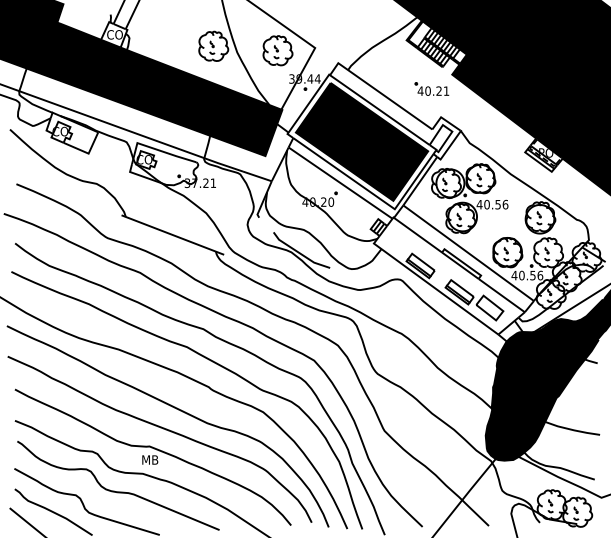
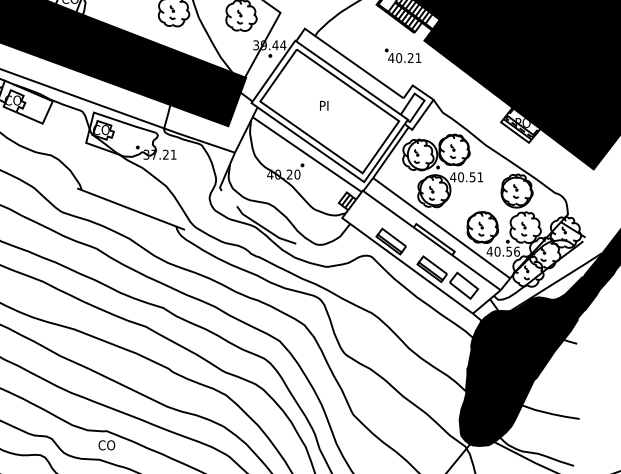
fill: (361, 141) -> (329, 110), removed
text: (505, 204) -> (480, 177), 40.56 -> 40.51
text: (149, 459) -> (106, 444), MB -> CO

